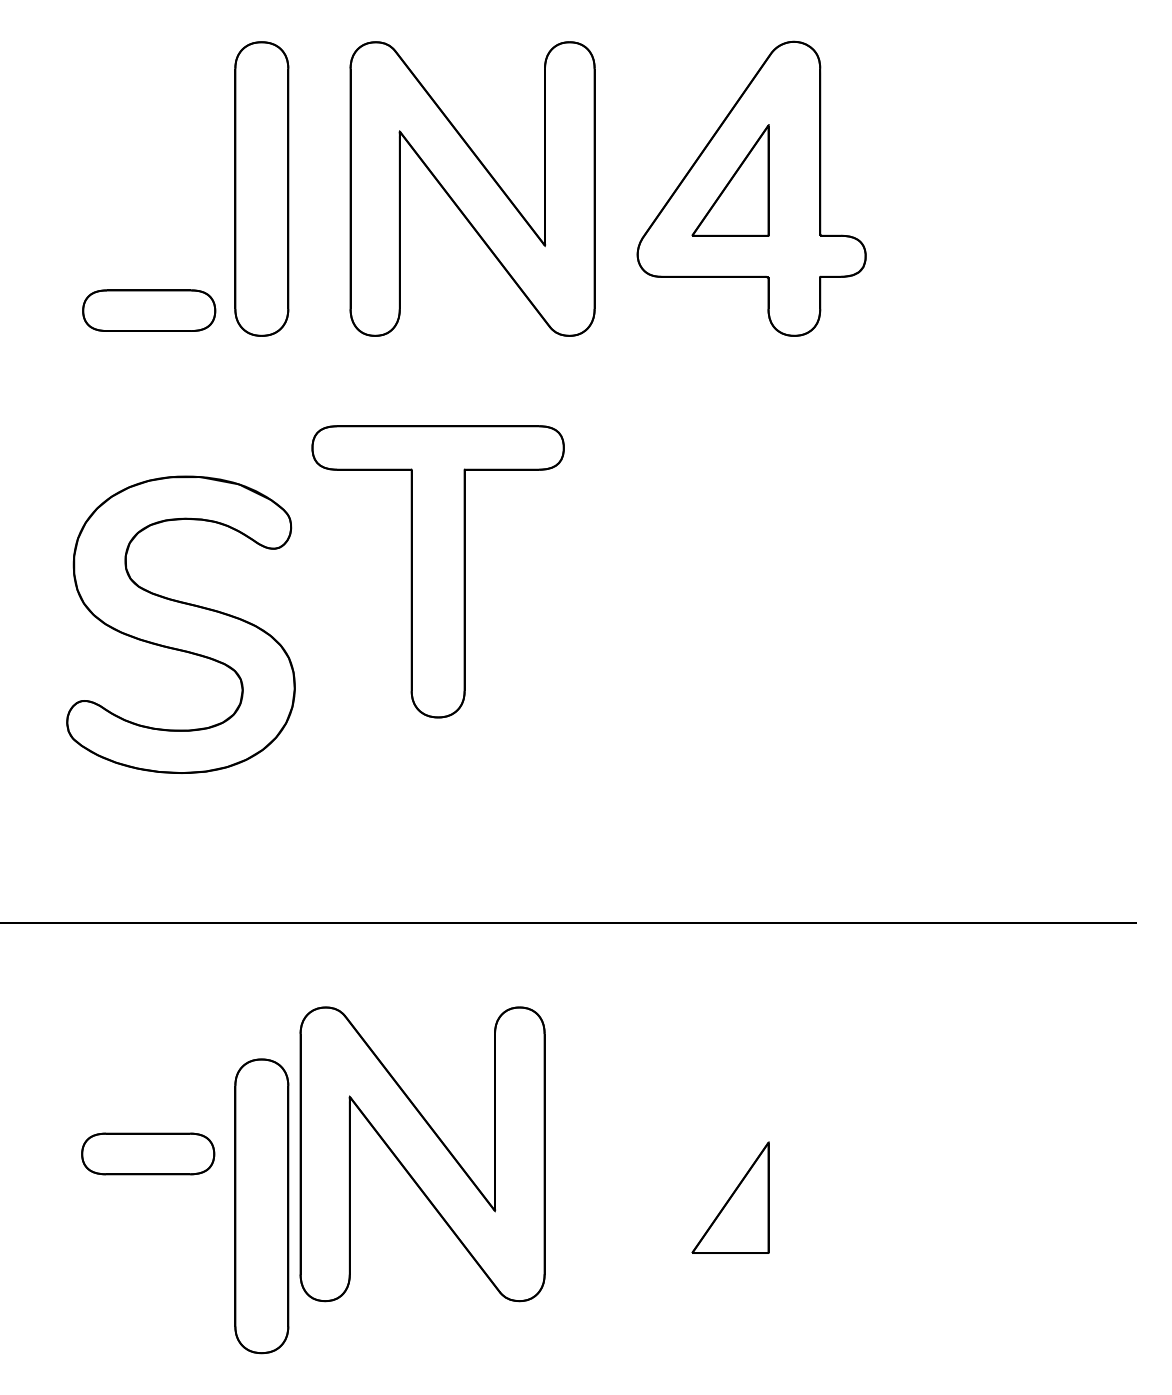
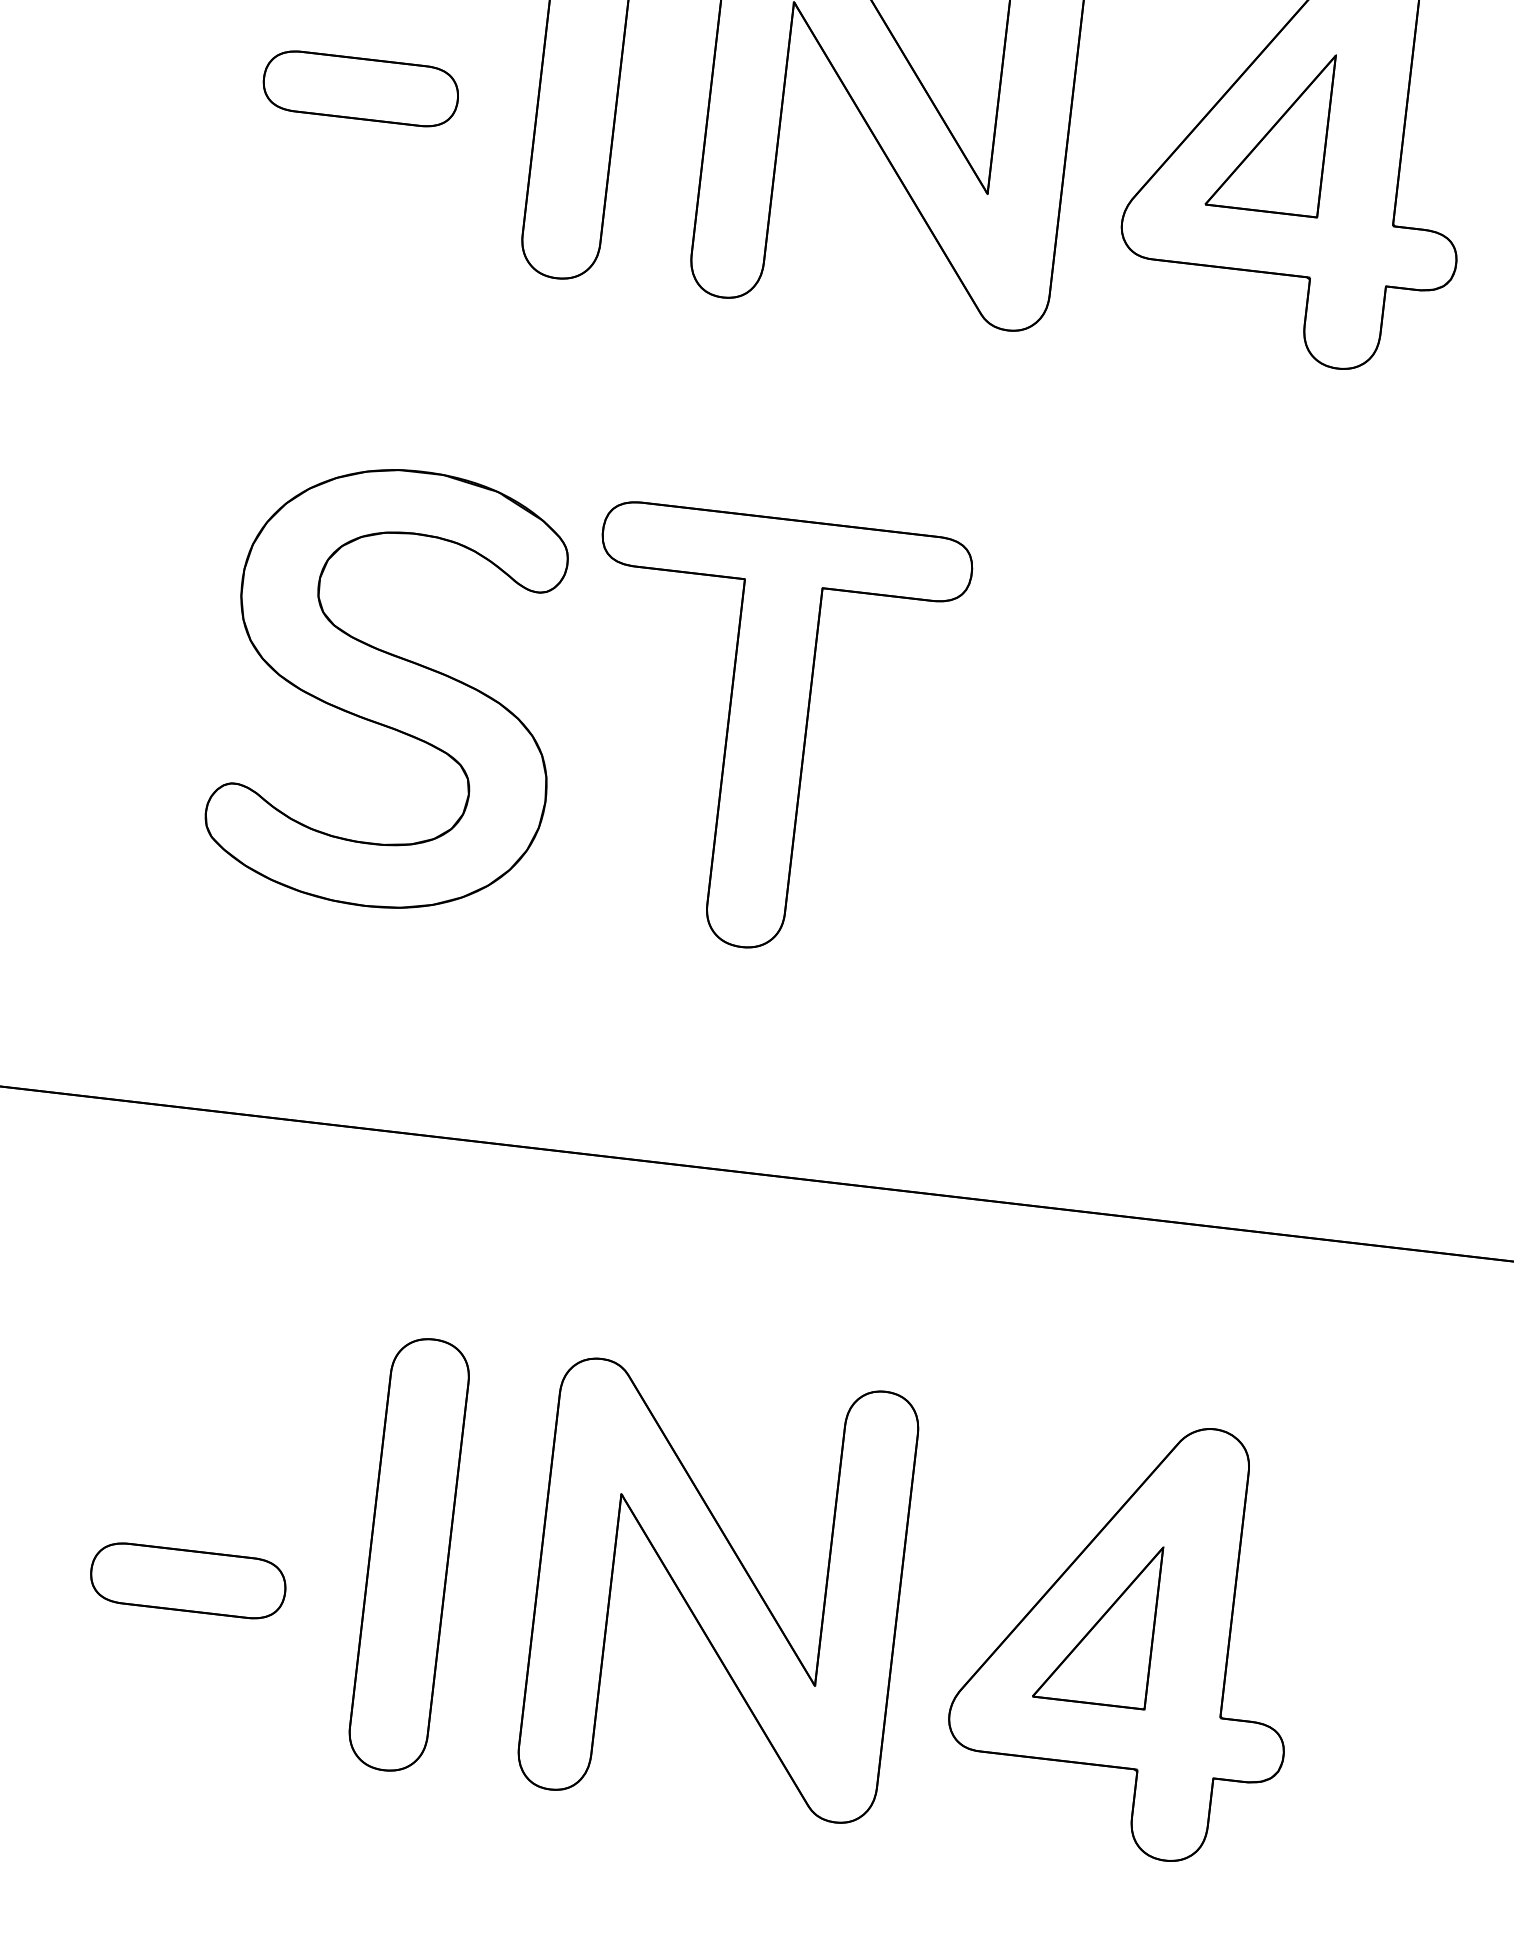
part: (149, 310) -> (361, 88), moved
part: (437, 571) -> (765, 732), moved
part: (148, 1153) -> (188, 1580), moved
part: (422, 1154) -> (718, 1590), moved
part: (751, 1206) -> (1127, 1638), added

